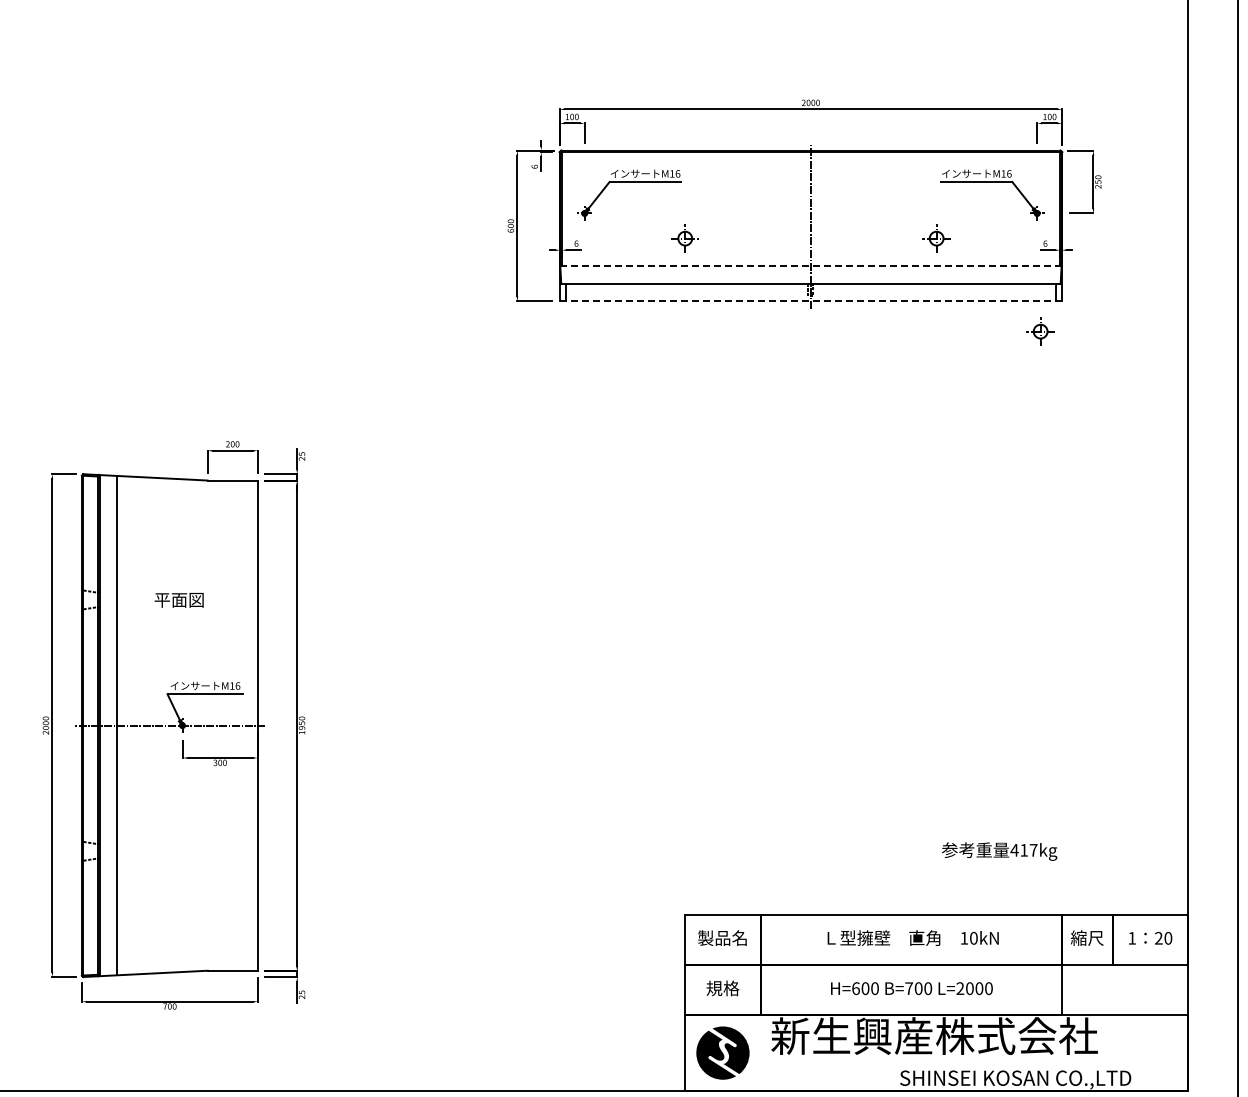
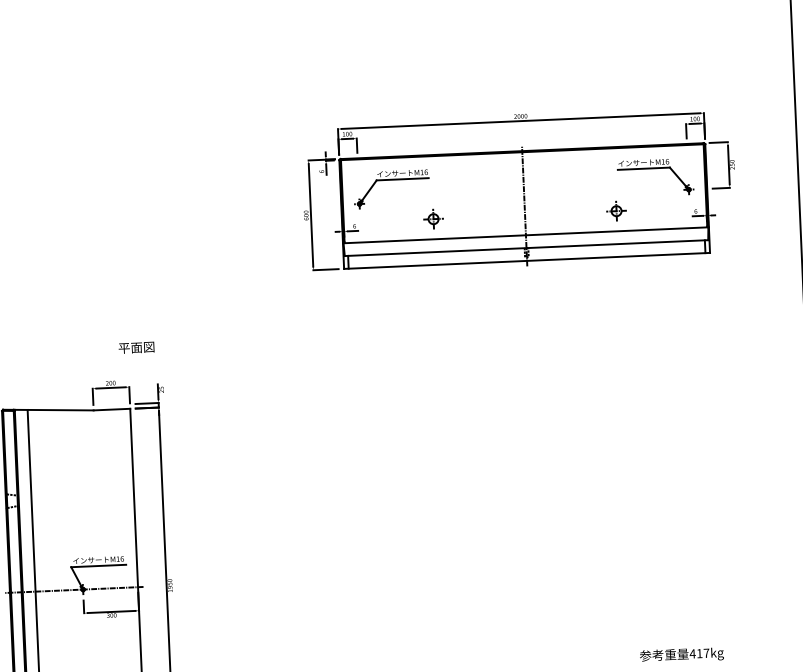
line: (810, 266) -> (525, 235), dashed -> solid
line: (811, 301) -> (527, 260), dashed -> solid
part: (1040, 331) -> (695, 275), removed
text: (178, 600) -> (136, 348), moved

